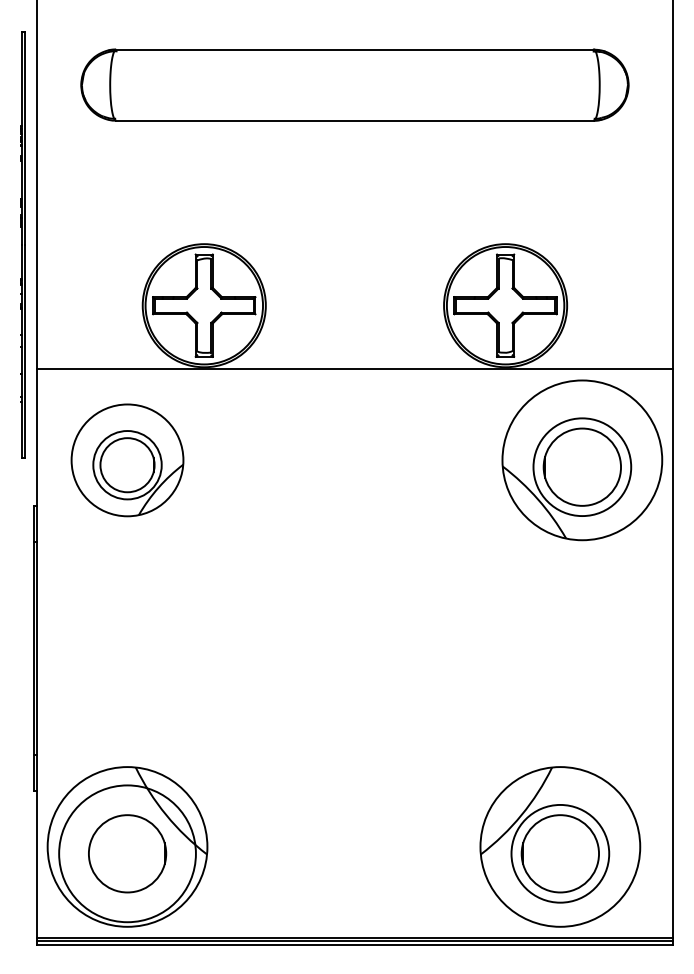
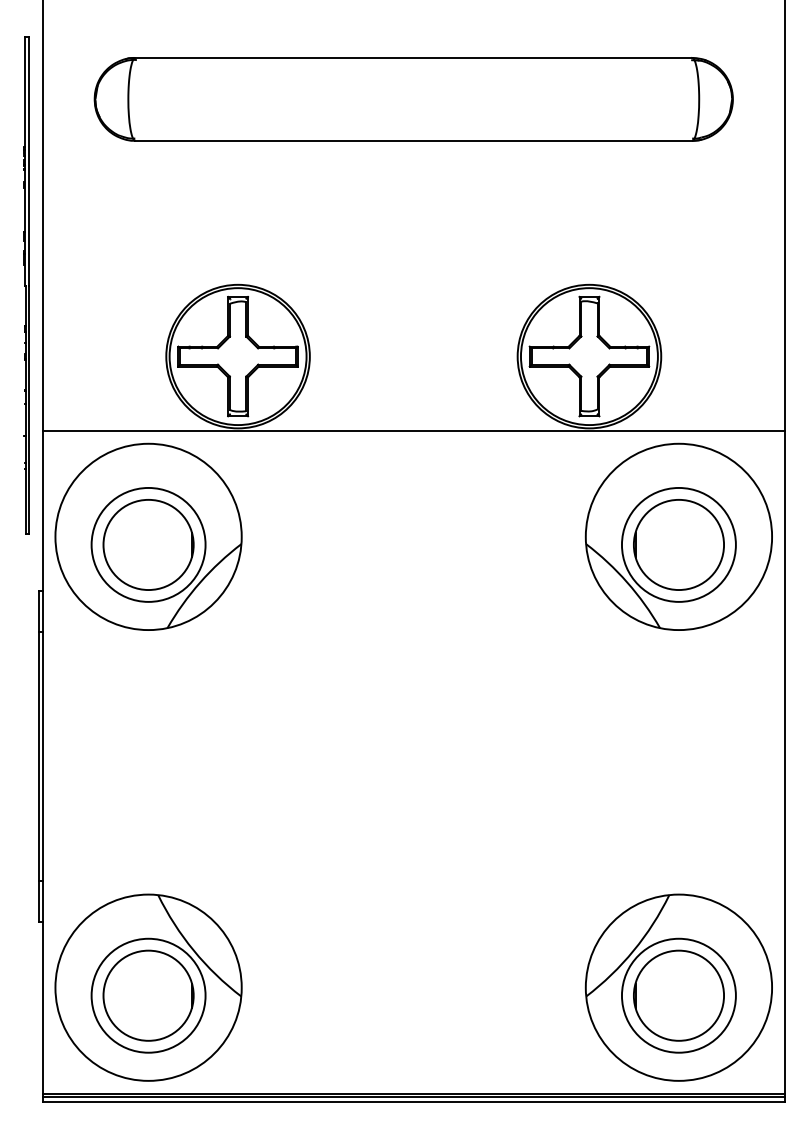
part: (127, 460) -> (148, 537), size x1.43
part: (560, 846) -> (679, 987), moved
circle: (127, 853) -> (148, 995), size x0.71

